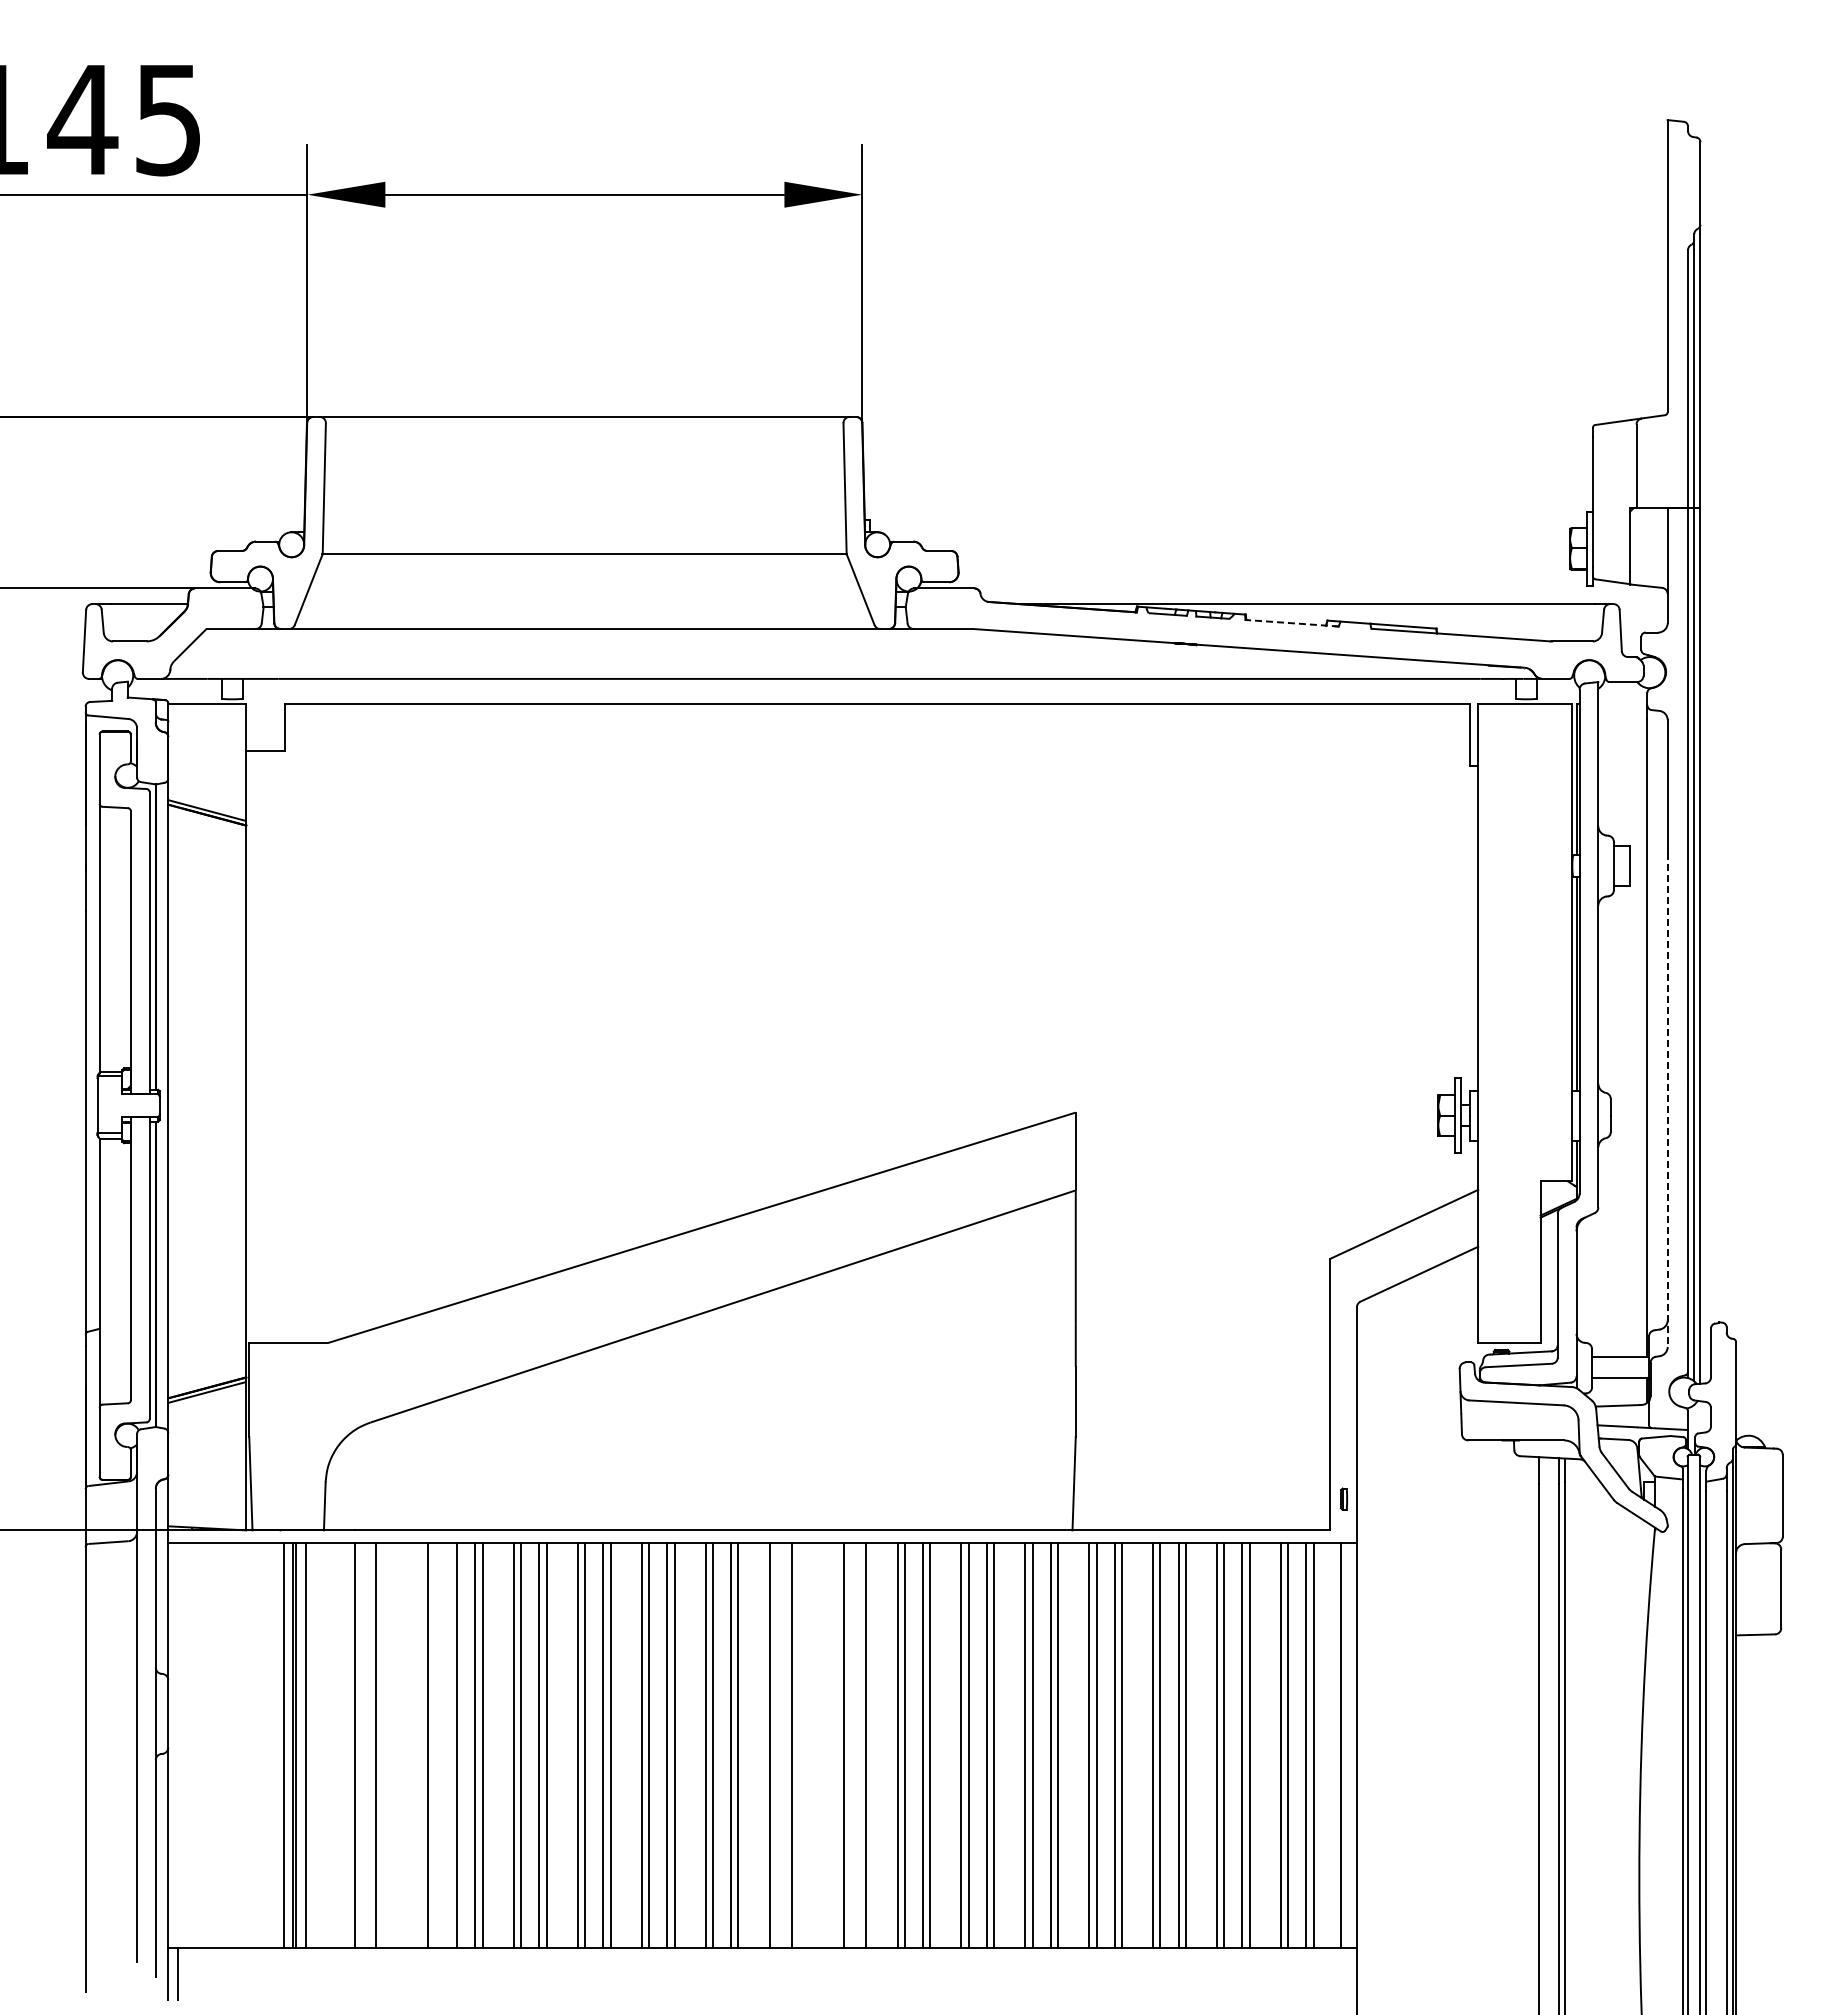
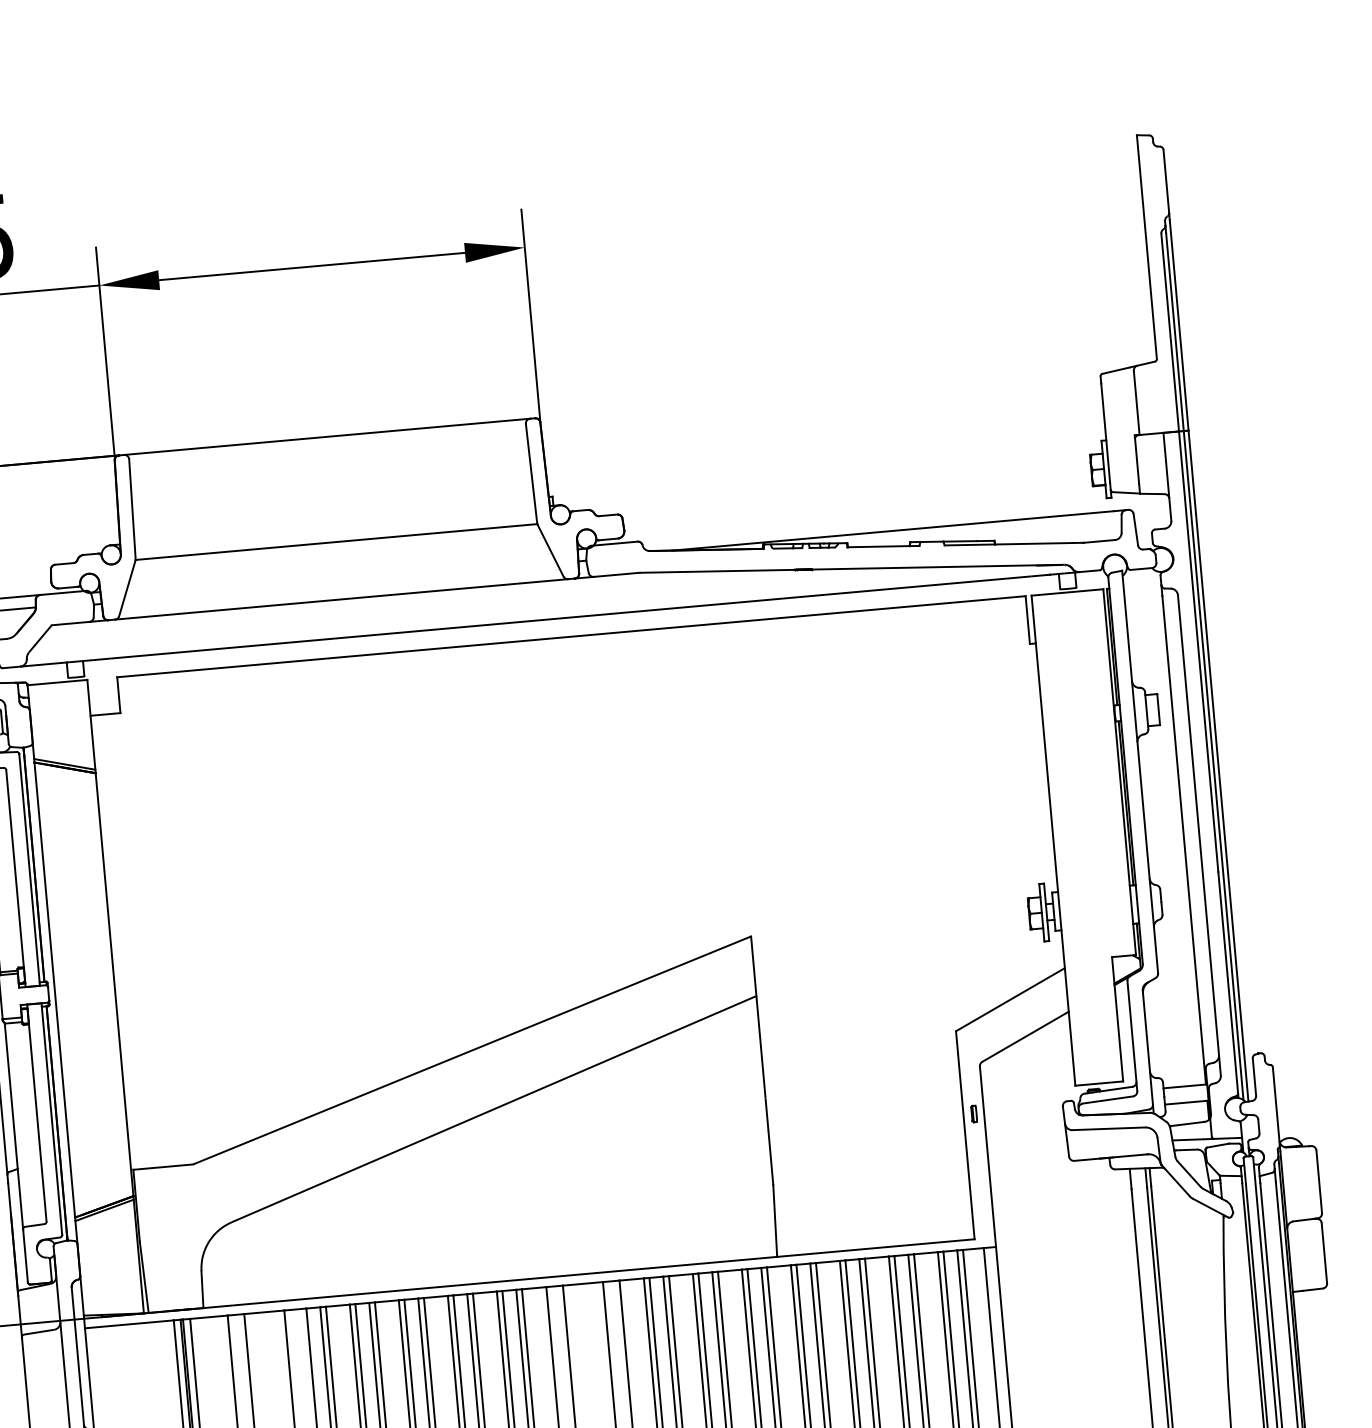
line: (1292, 623) -> (883, 546), dashed -> solid
line: (1667, 1100) -> (1203, 886), dashed -> solid
part: (1344, 1498) -> (974, 1113), moved

